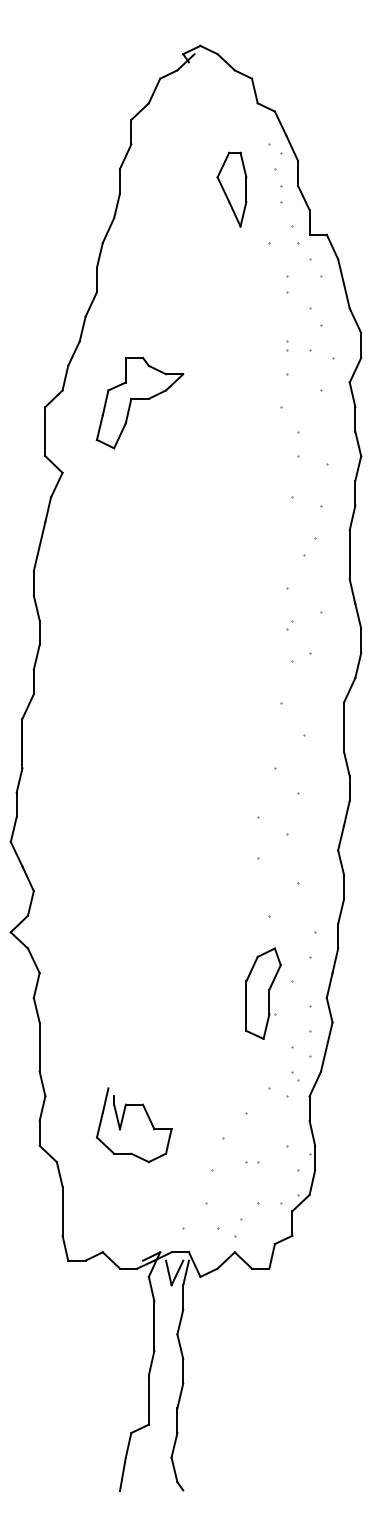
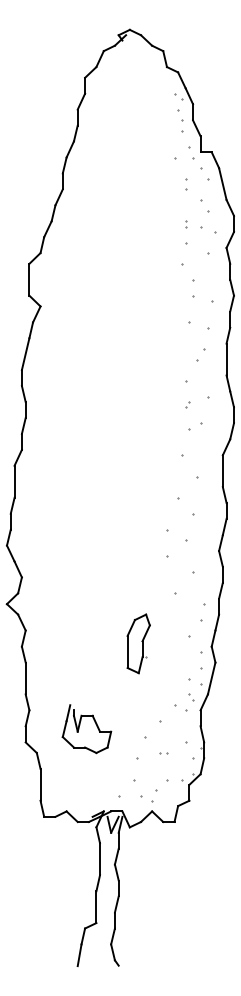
part: (232, 188) -> (150, 122), removed
part: (139, 403) -> (90, 261), removed
part: (263, 993) -> (138, 643), moved

